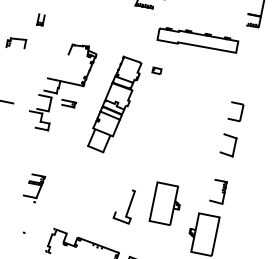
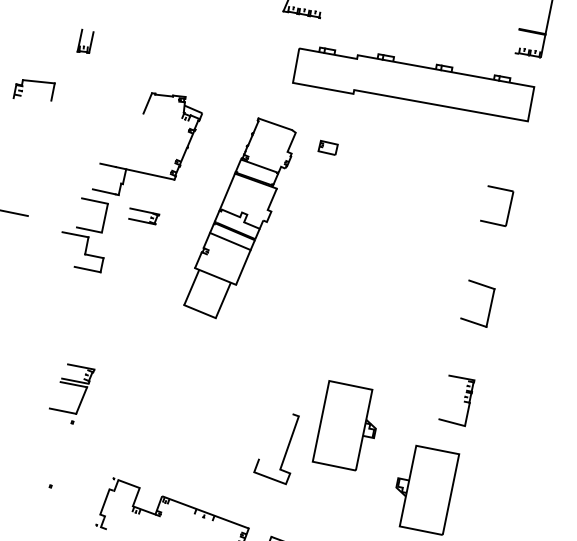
part: (197, 40) -> (412, 84), size x1.43
part: (235, 111) -> (496, 205), moved
curve: (128, 206) -> (285, 448), moved

